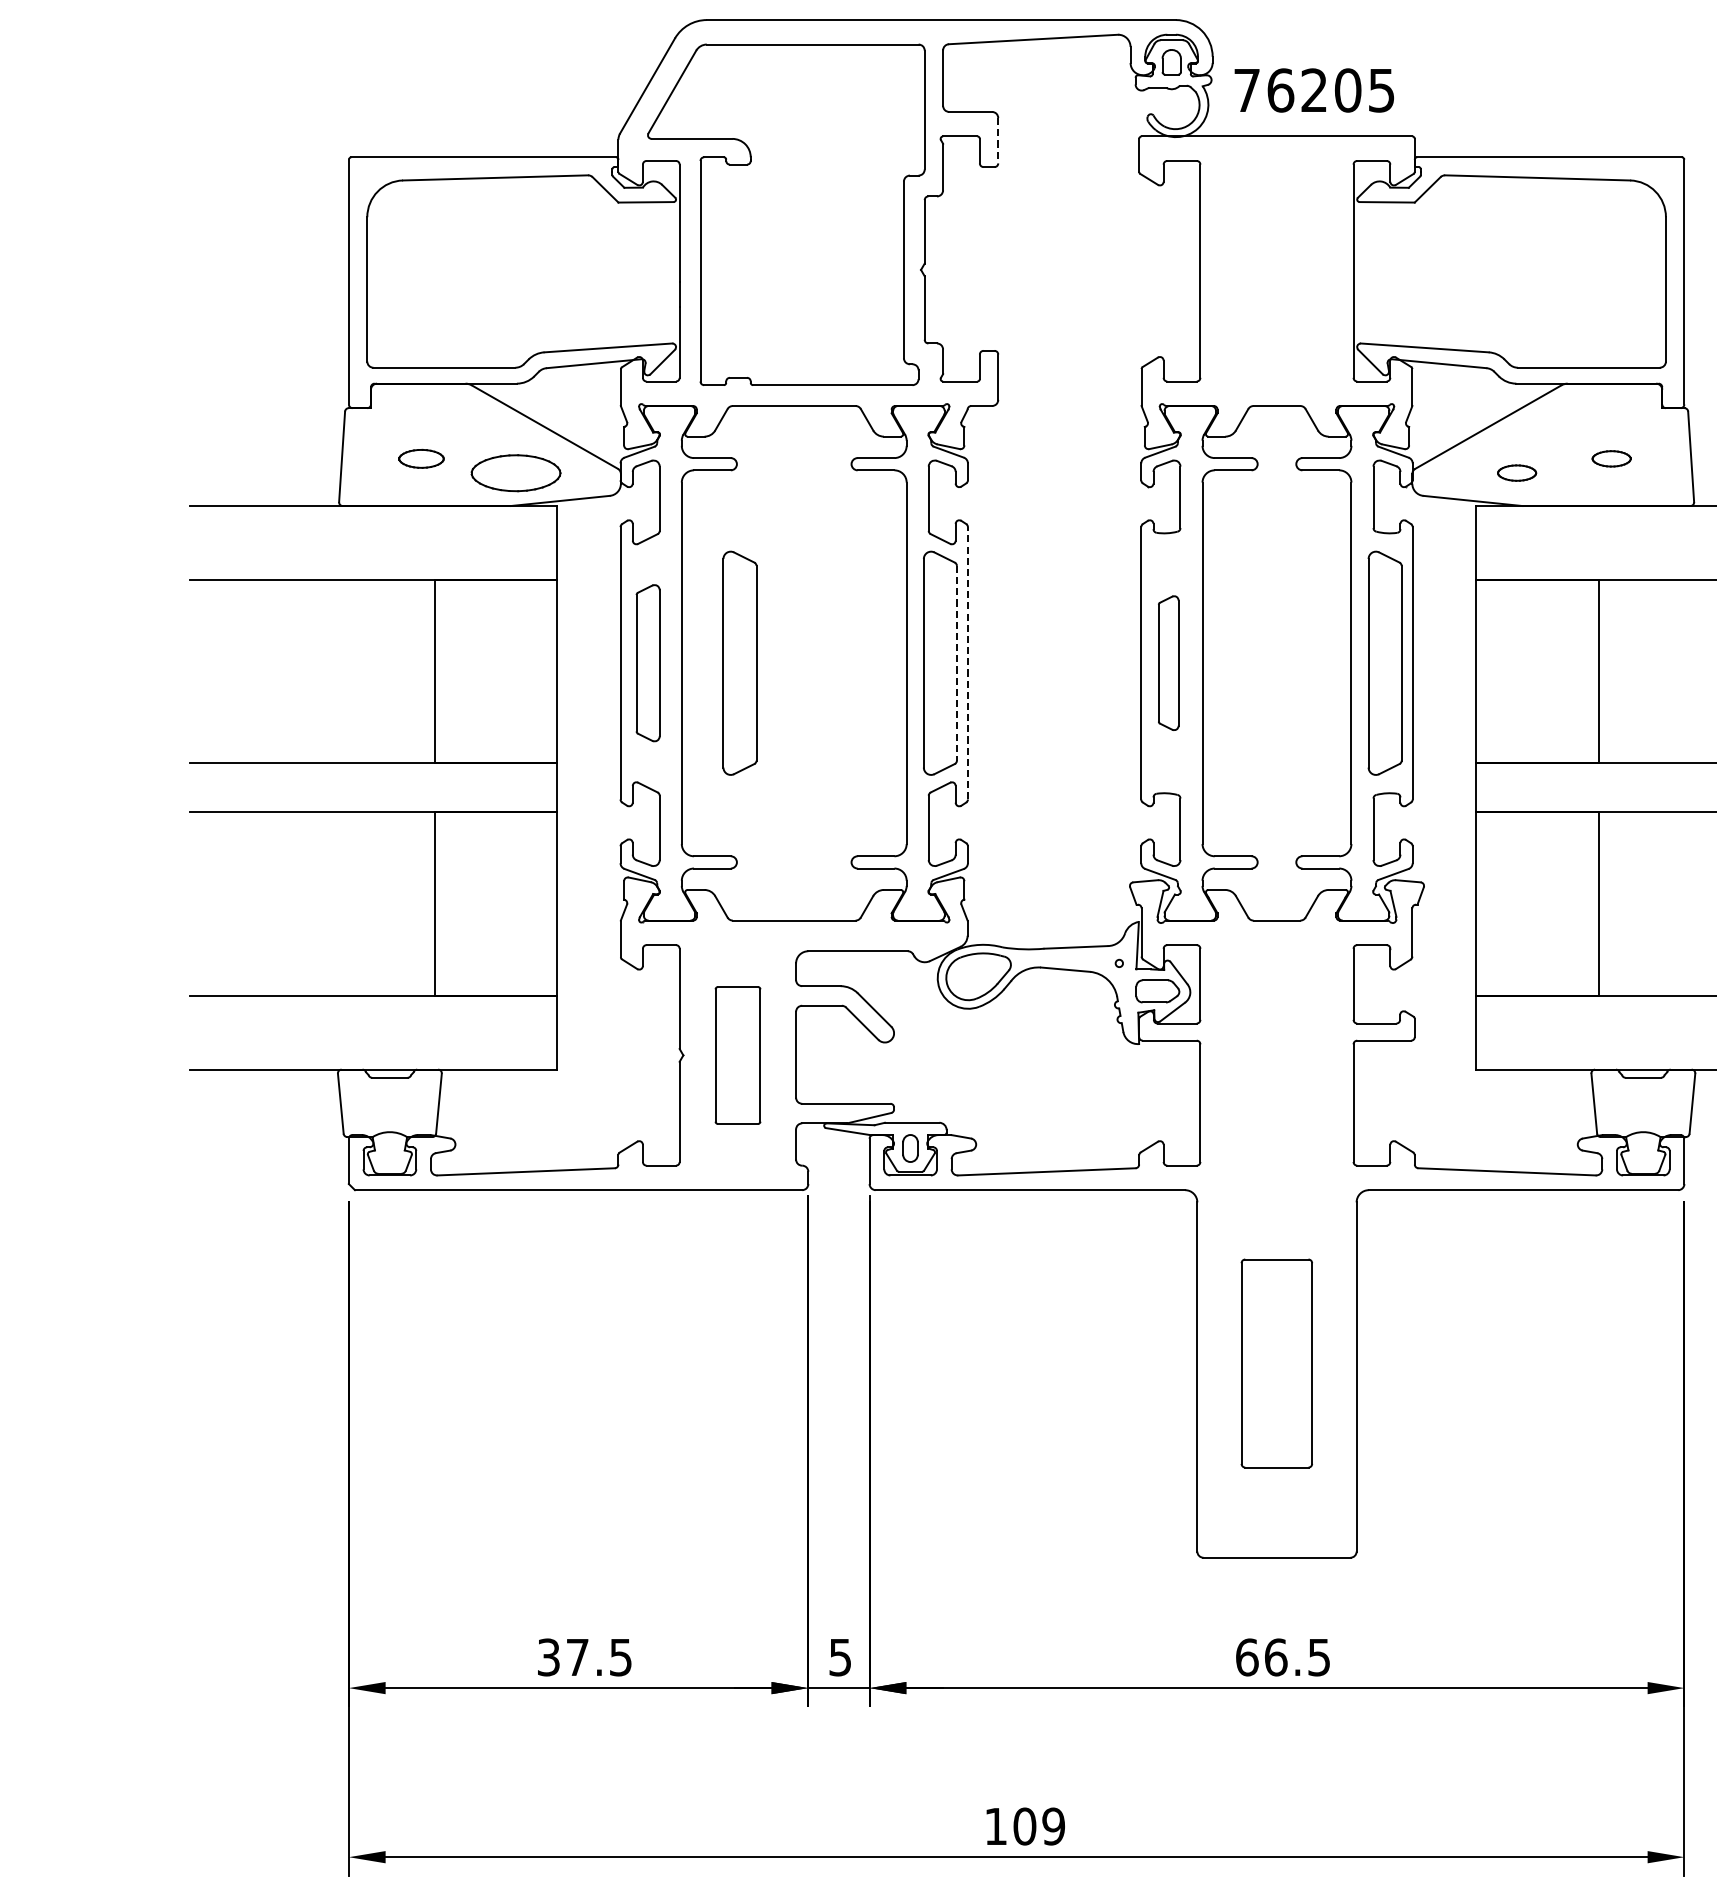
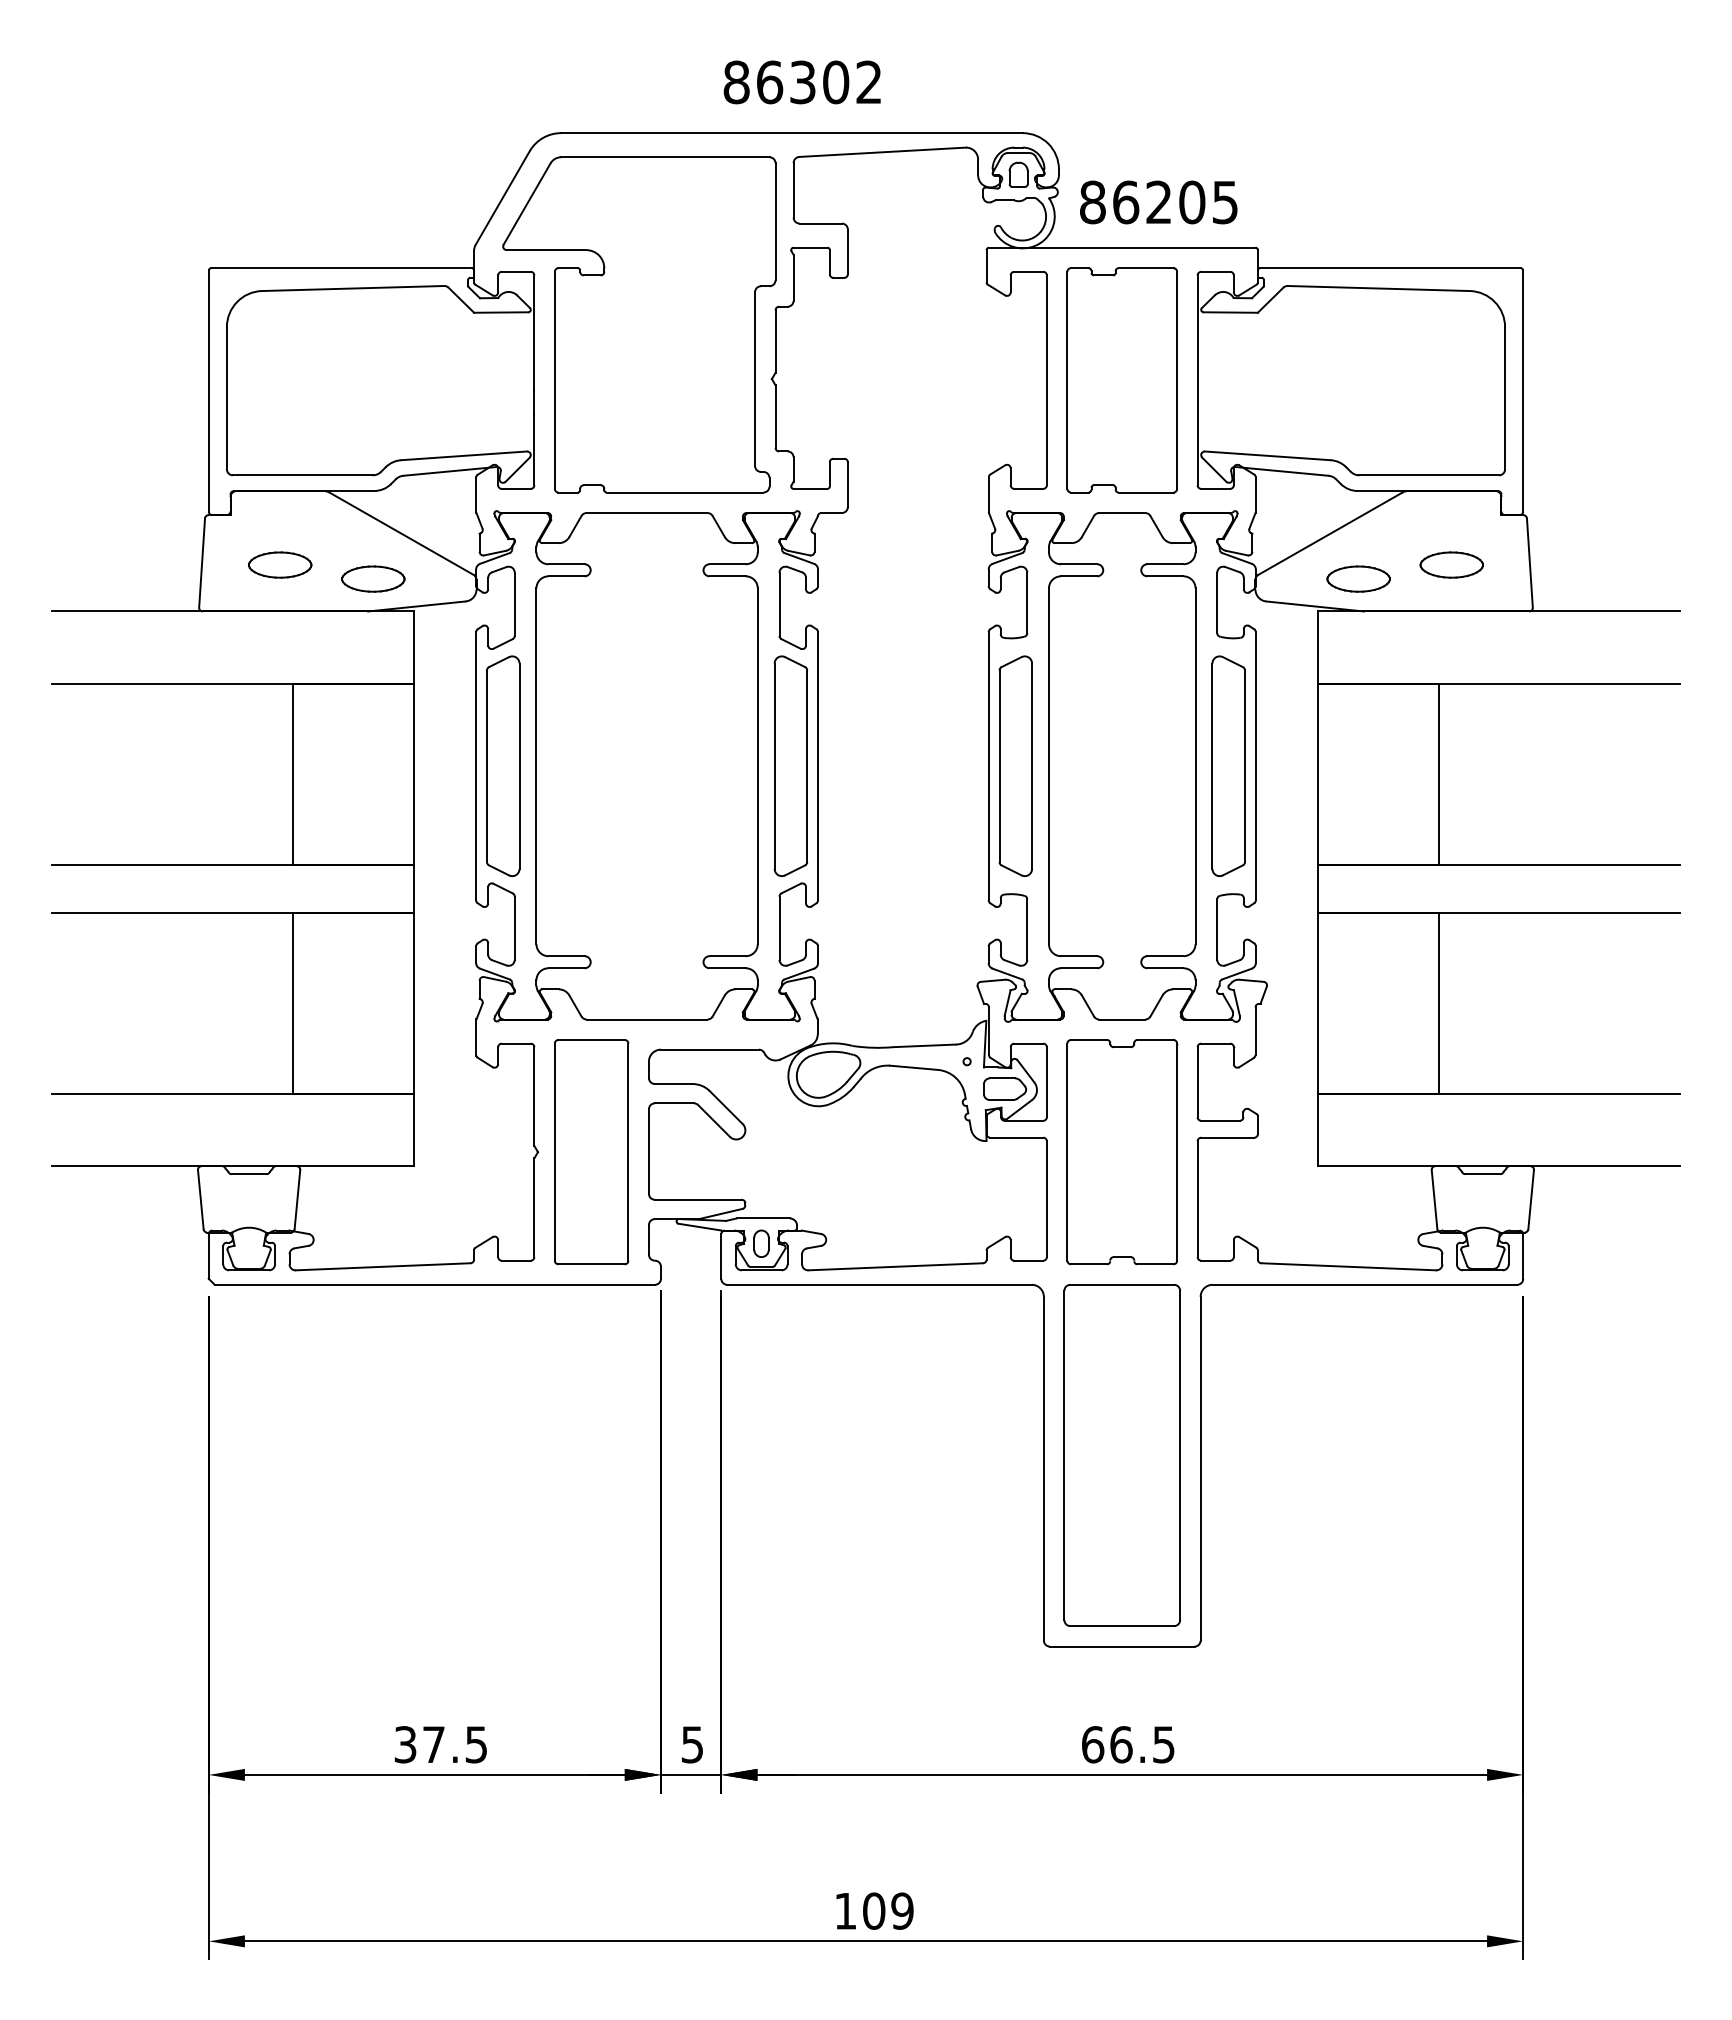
text: (1246, 90) -> (1092, 202), 76205 -> 86205
line: (997, 141) -> (847, 252), dashed -> solid
part: (1276, 271) -> (1121, 380), added
part: (421, 458) -> (280, 564), size x1.43
part: (1611, 458) -> (1451, 564), size x1.67
part: (516, 472) -> (373, 578), size x0.71
part: (1517, 472) -> (1358, 578), size x1.67
part: (648, 662) -> (503, 765), size x1.43
part: (739, 662) -> (593, 765), removed
line: (968, 662) -> (818, 765), dashed -> solid
part: (1168, 662) -> (1015, 765), size x1.67
line: (957, 663) -> (807, 766), dashed -> solid
part: (737, 1055) -> (591, 1152), size x1.67
part: (1277, 1055) -> (1122, 1152), added
part: (1276, 1363) -> (1121, 1455), size x1.67

